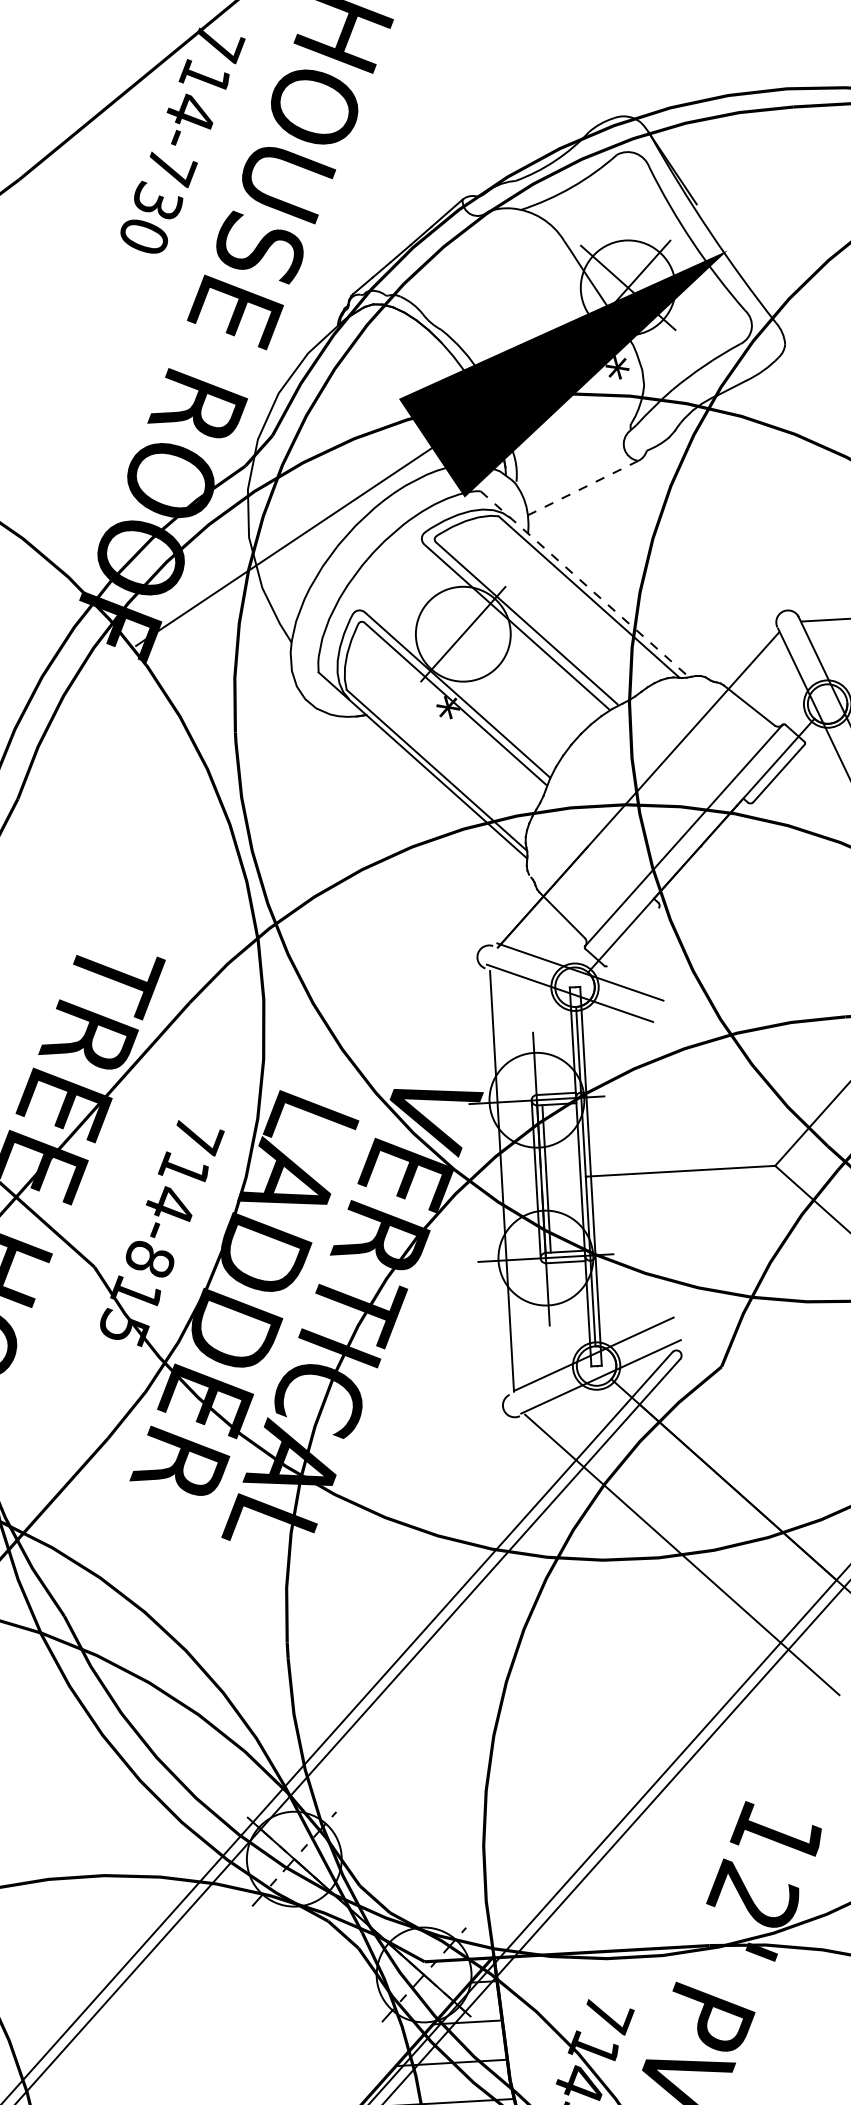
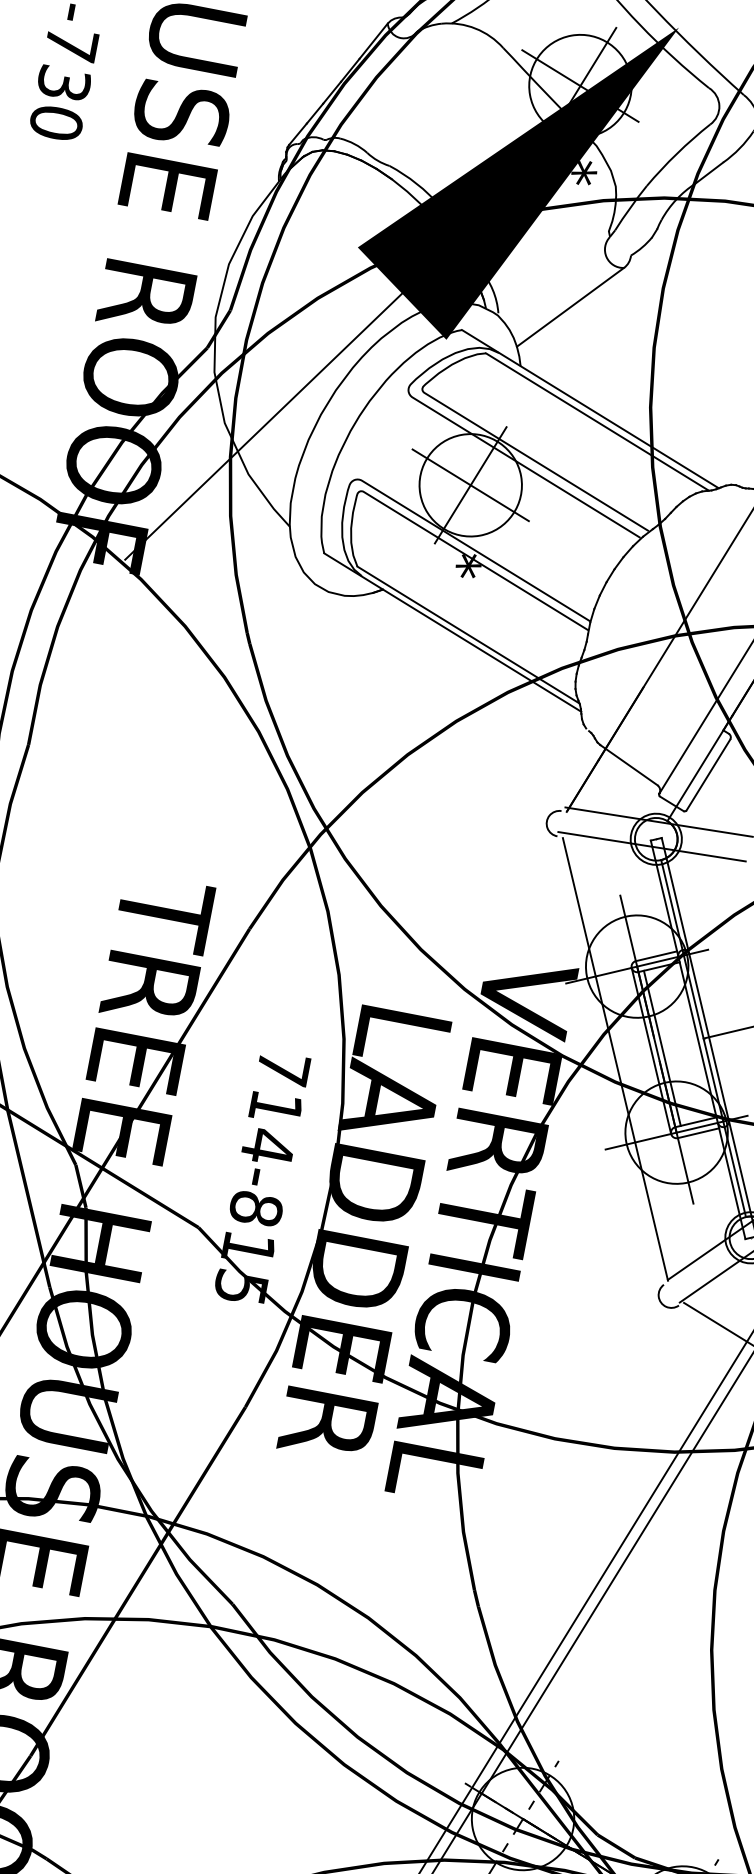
line: (583, 488) -> (570, 307), dashed -> solid
line: (584, 584) -> (590, 409), dashed -> solid
line: (463, 634) -> (470, 485), added
line: (632, 936) -> (707, 774), added

